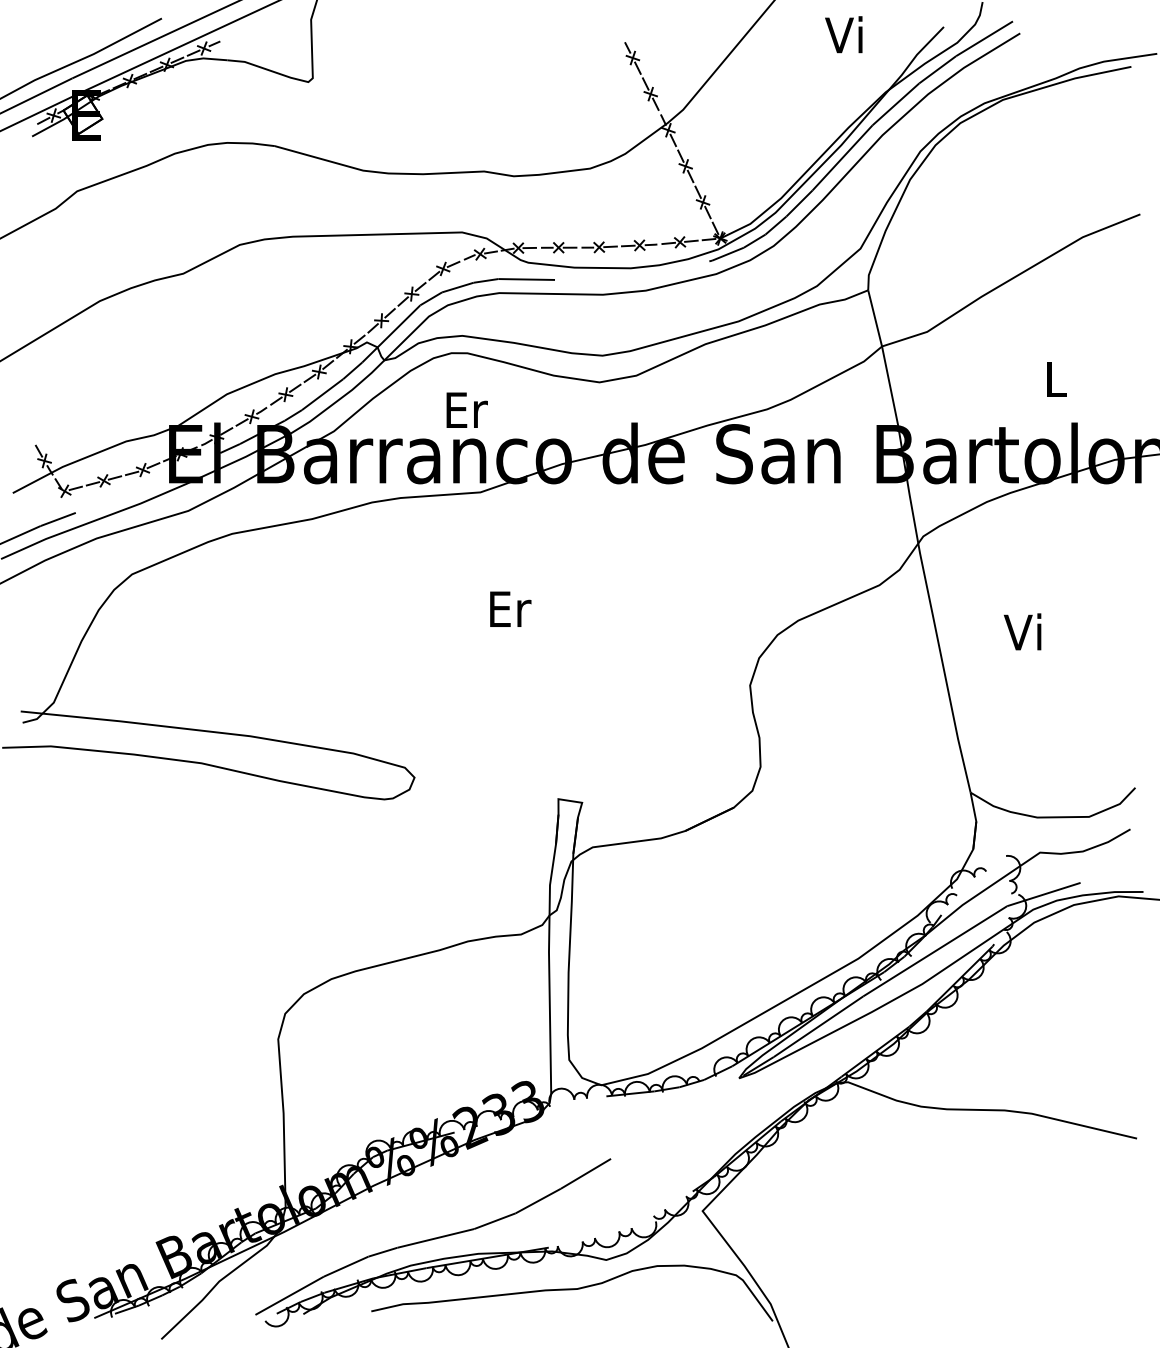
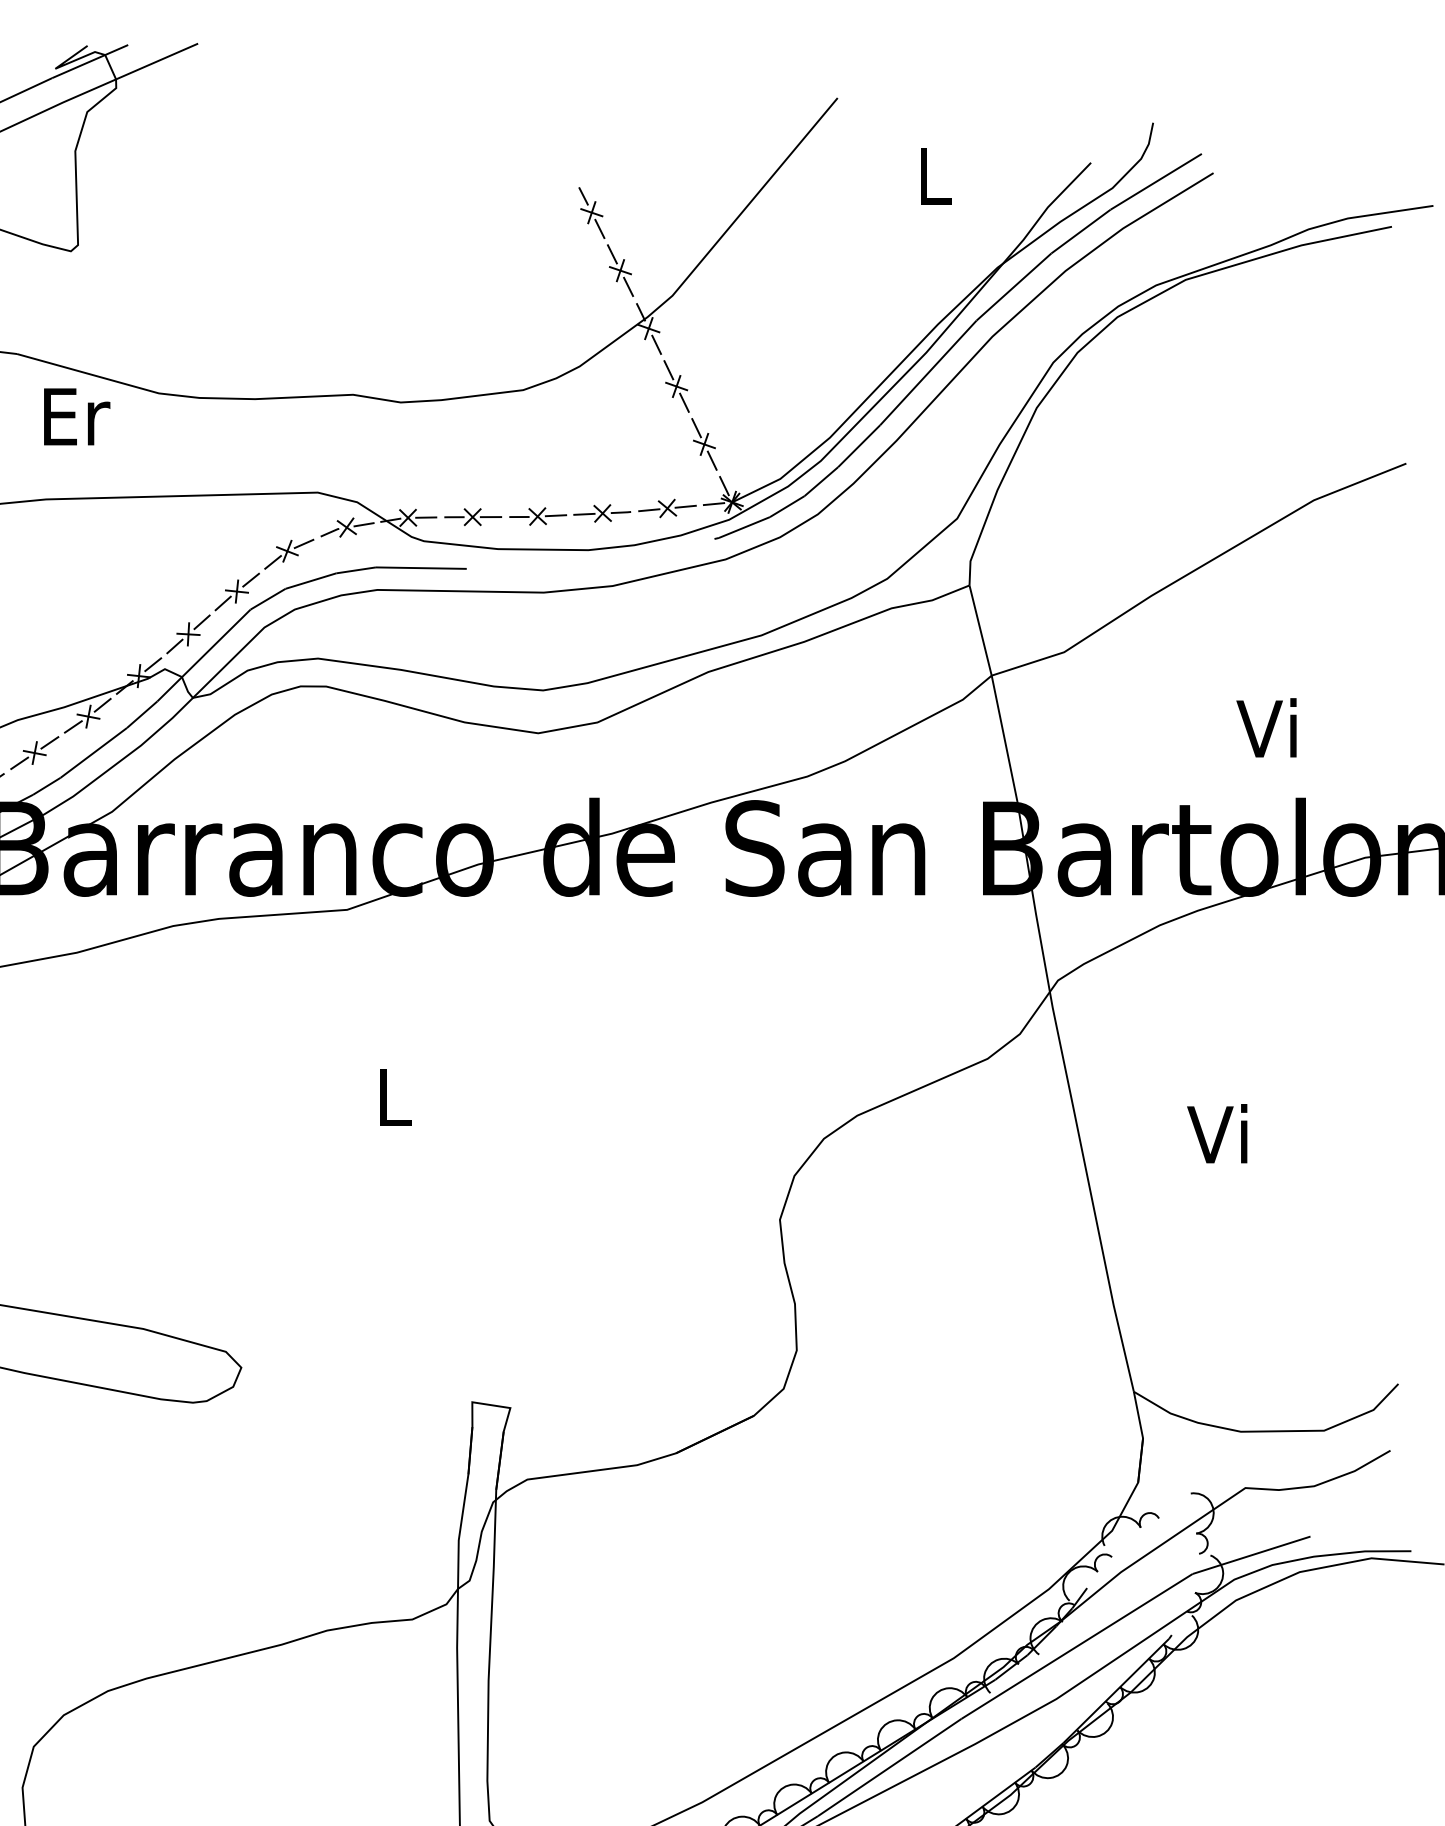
text: (843, 34) -> (929, 174), Vi -> L
text: (1052, 378) -> (1265, 727), L -> Vi
text: (466, 409) -> (75, 415), moved
text: (510, 608) -> (395, 1096), Er -> L

